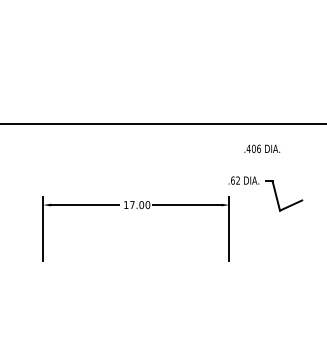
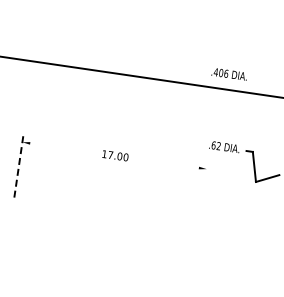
text: (262, 148) -> (229, 73), moved
line: (85, 205) -> (64, 148), removed
line: (187, 205) -> (165, 163), removed
line: (229, 228) -> (203, 192), removed
line: (43, 229) -> (19, 166), solid -> dashed

